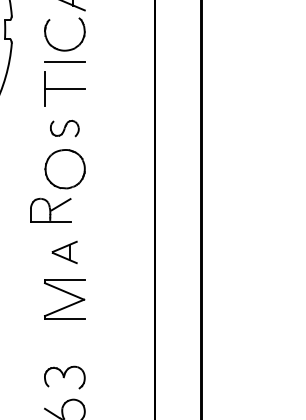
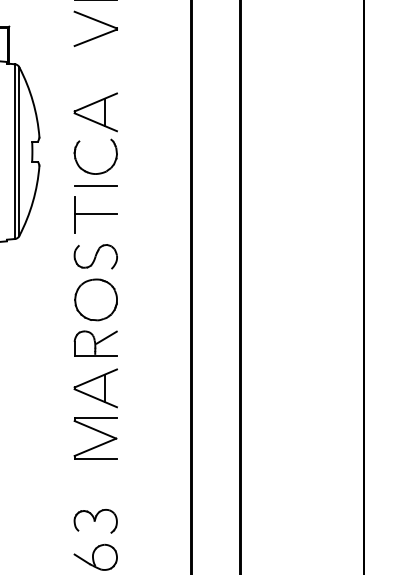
part: (64, 128) -> (95, 256), size x1.43
part: (50, 210) -> (95, 343), moved
part: (64, 252) -> (95, 388), size x1.67

